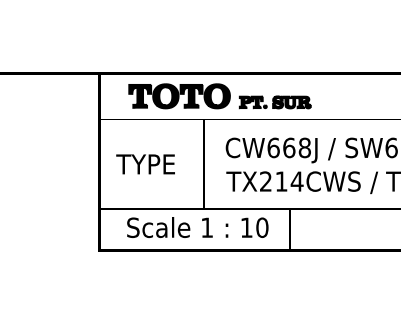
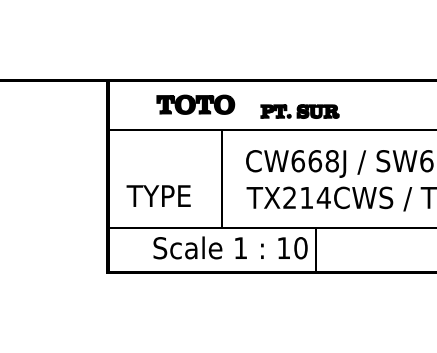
part: (179, 95) -> (195, 104), size x0.7
text: (145, 163) -> (158, 195), moved
text: (197, 227) -> (230, 247), moved

